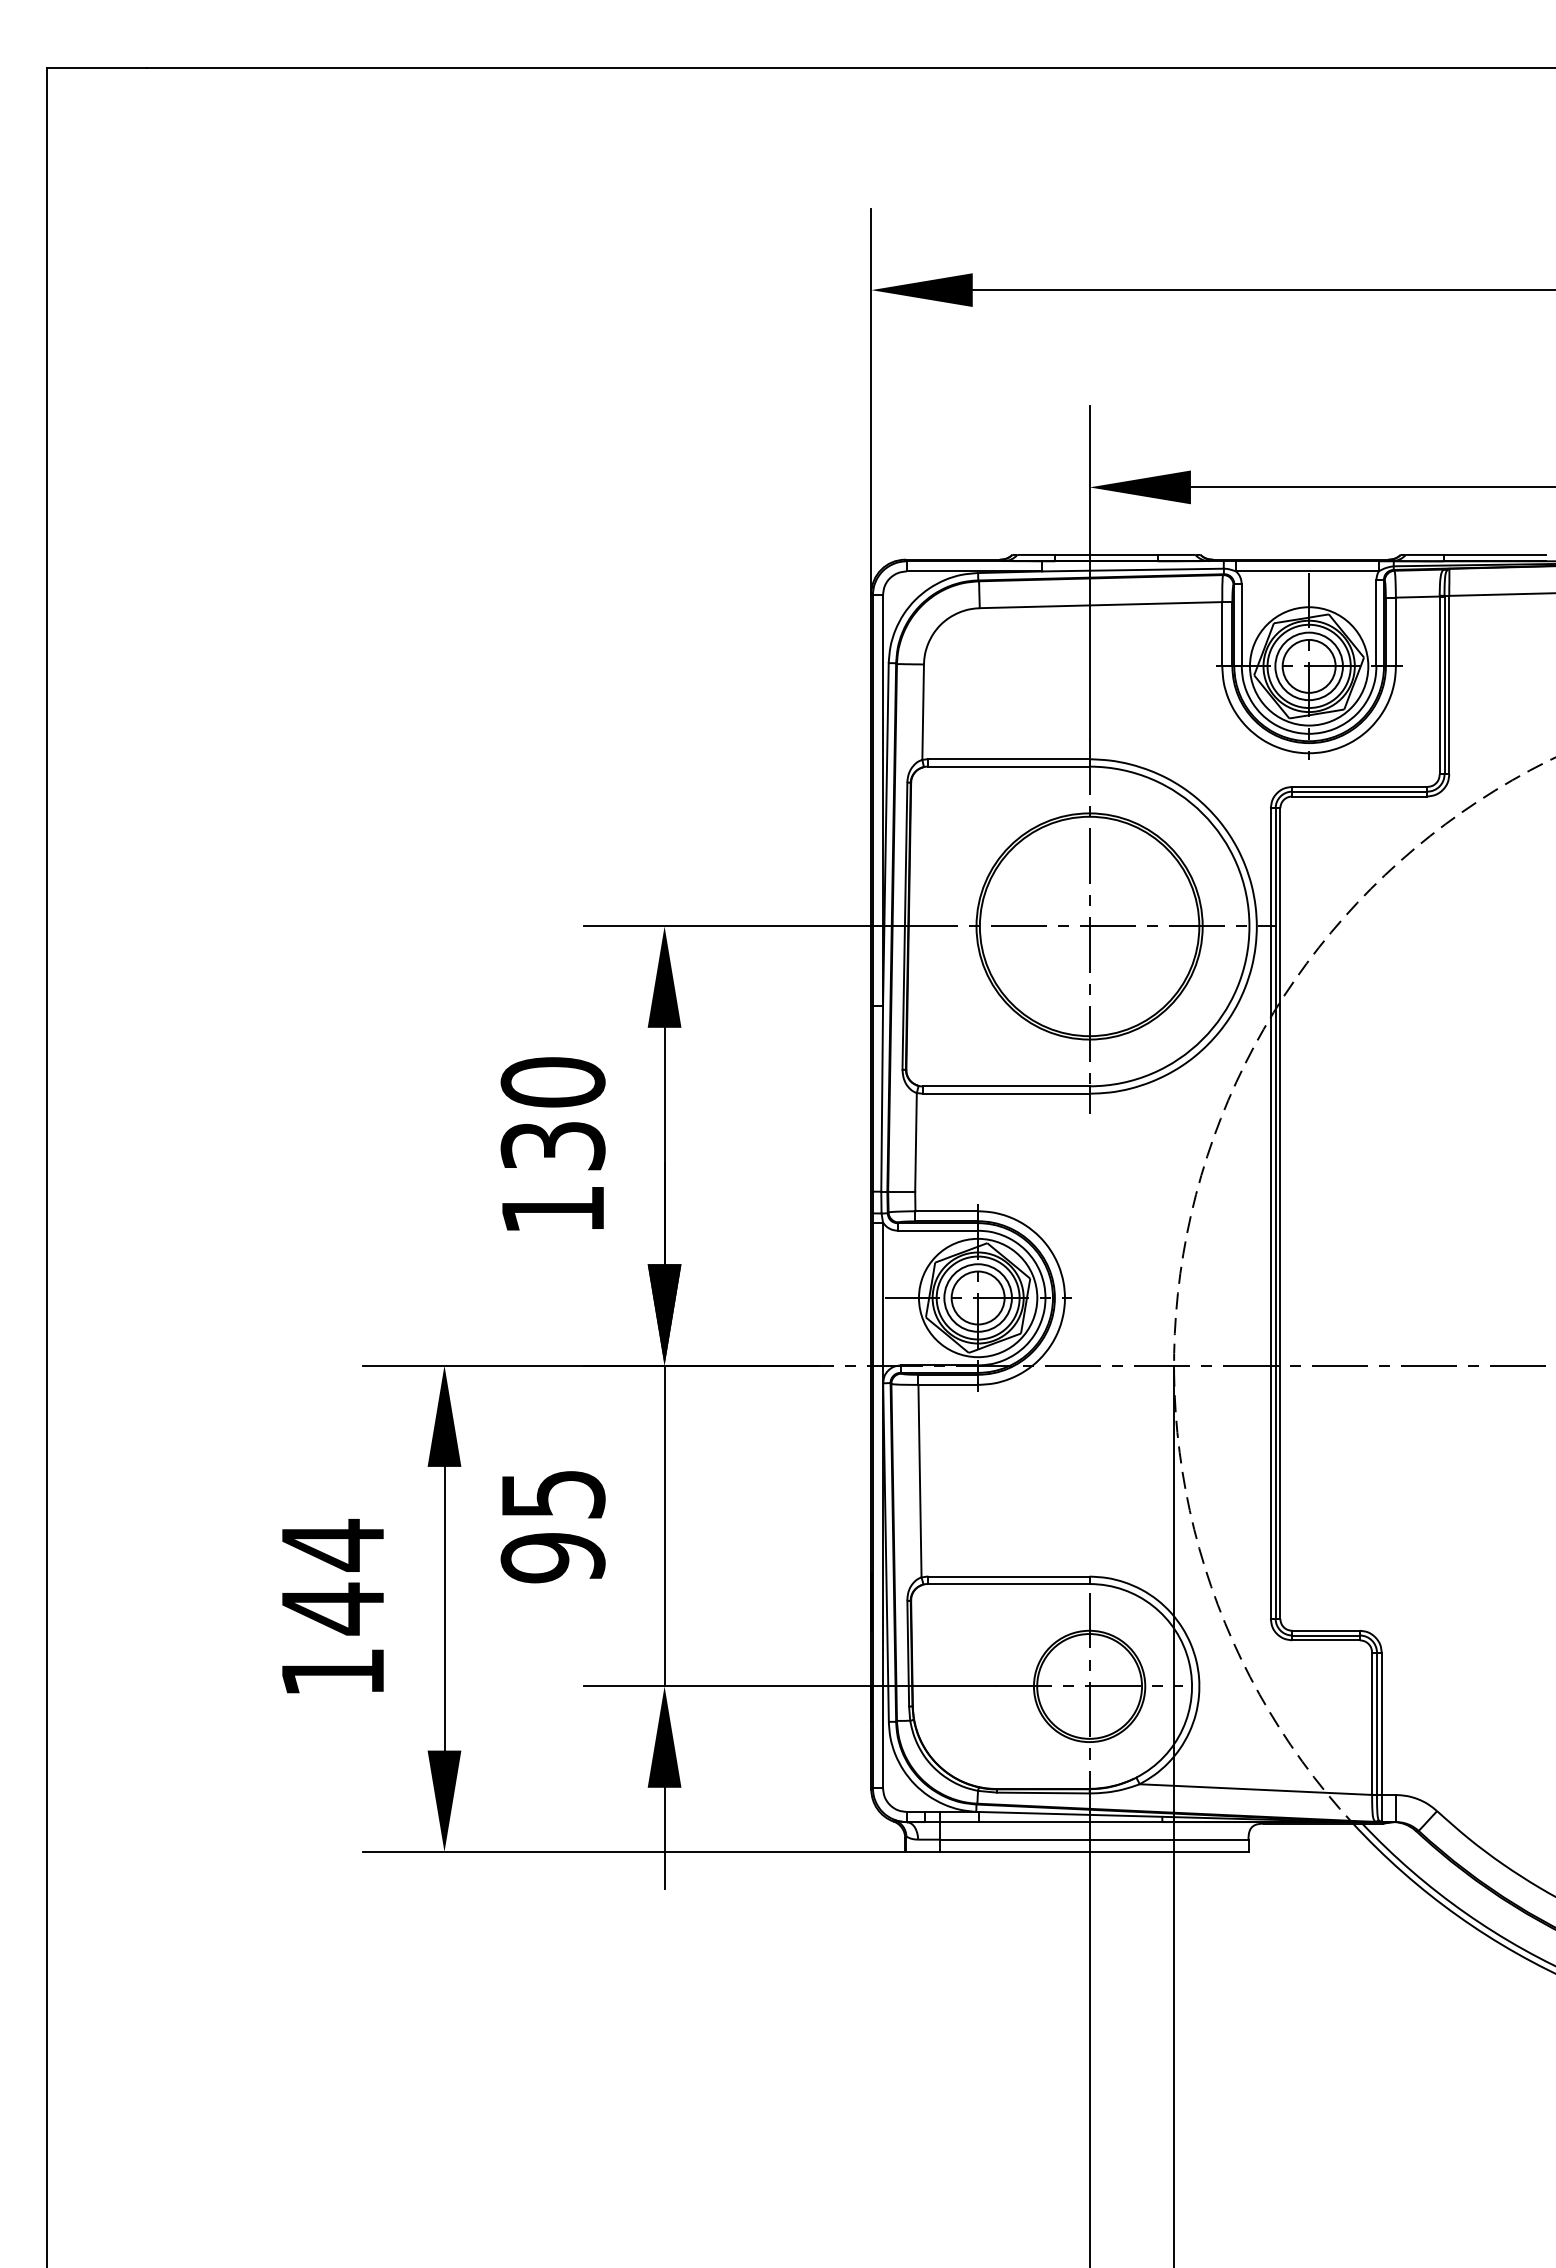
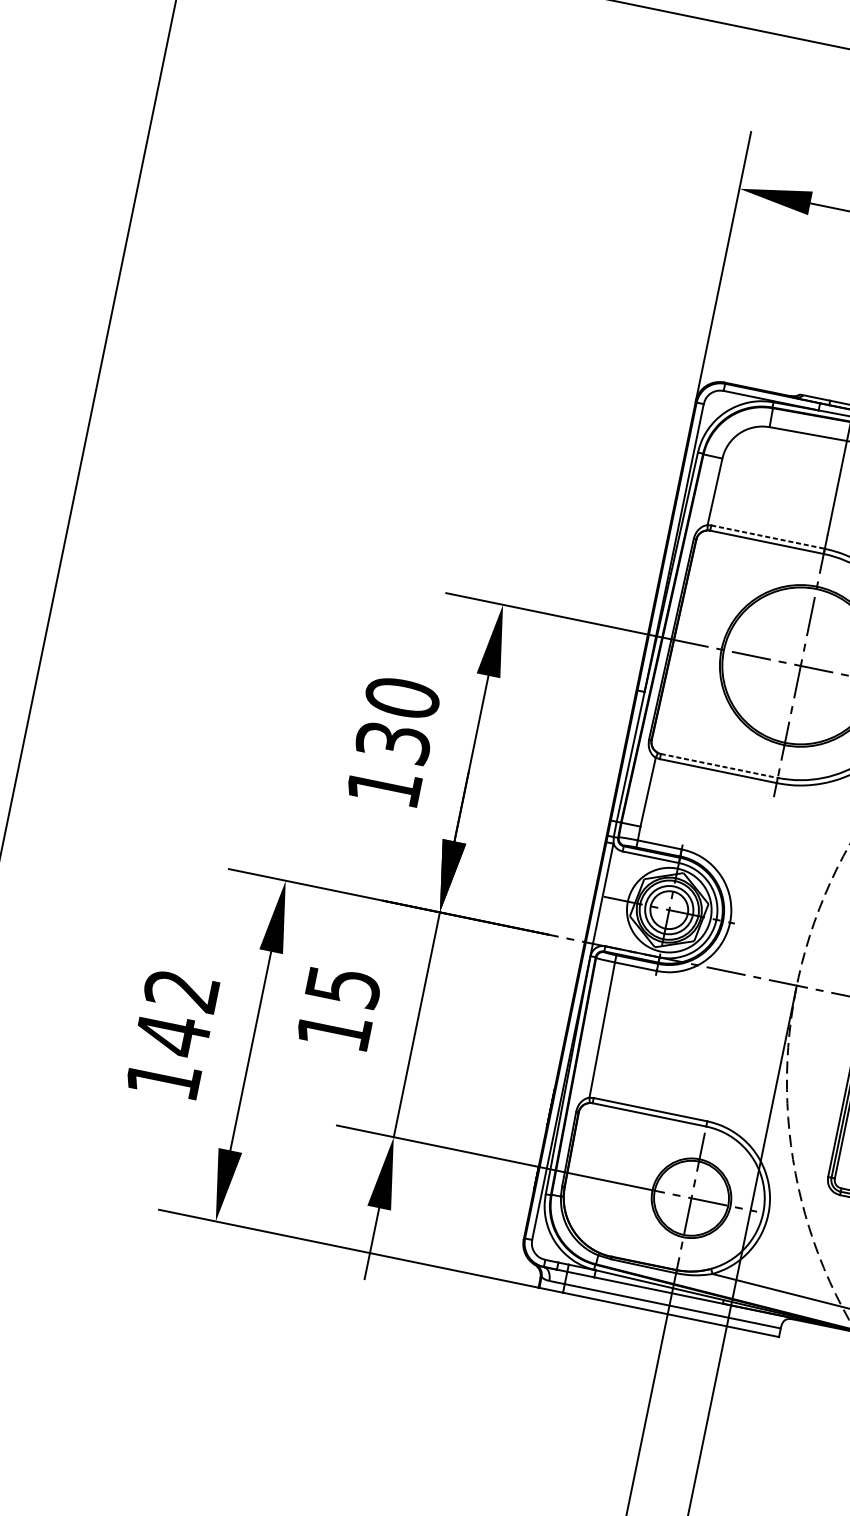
line: (1009, 759) -> (768, 537), solid -> dashed
line: (1006, 1086) -> (719, 766), solid -> dashed
text: (331, 1545) -> (180, 990), 144 -> 142
text: (552, 1558) -> (333, 1031), 95 -> 15

